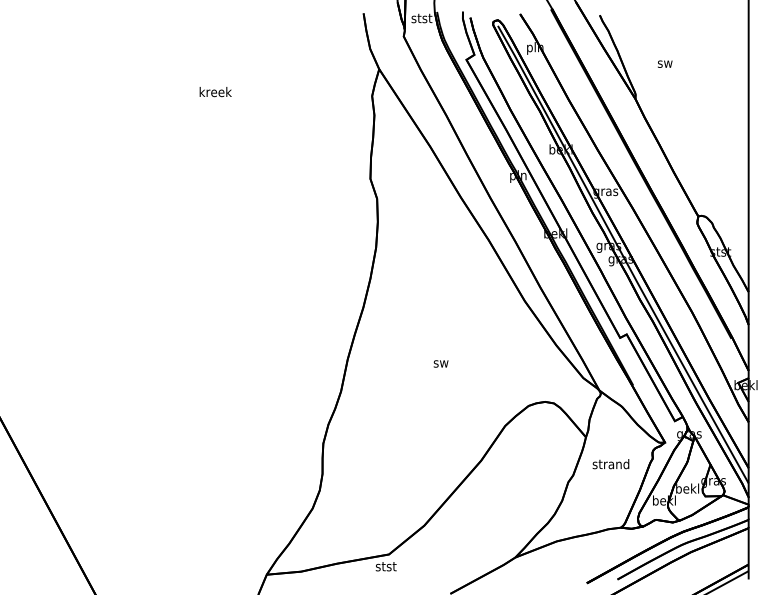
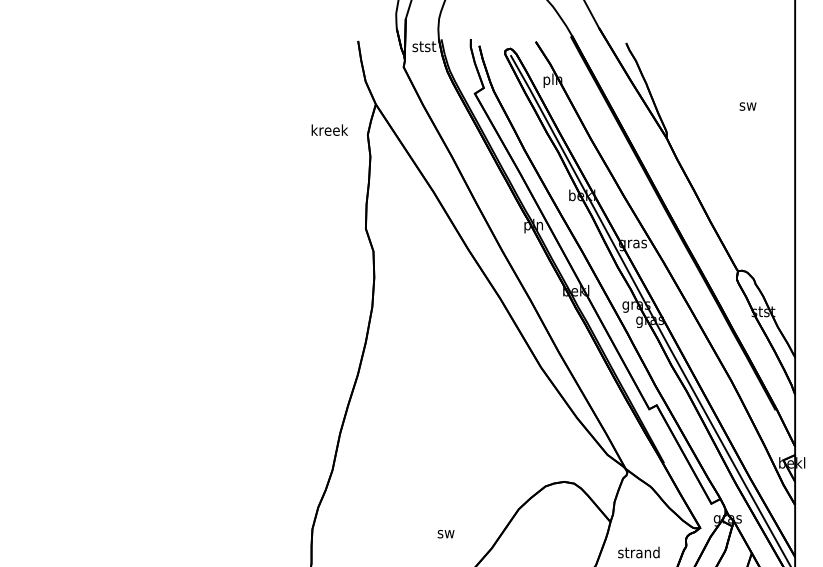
text: (665, 63) -> (748, 105), moved
text: (215, 92) -> (329, 130), moved
text: (440, 363) -> (445, 533), moved

